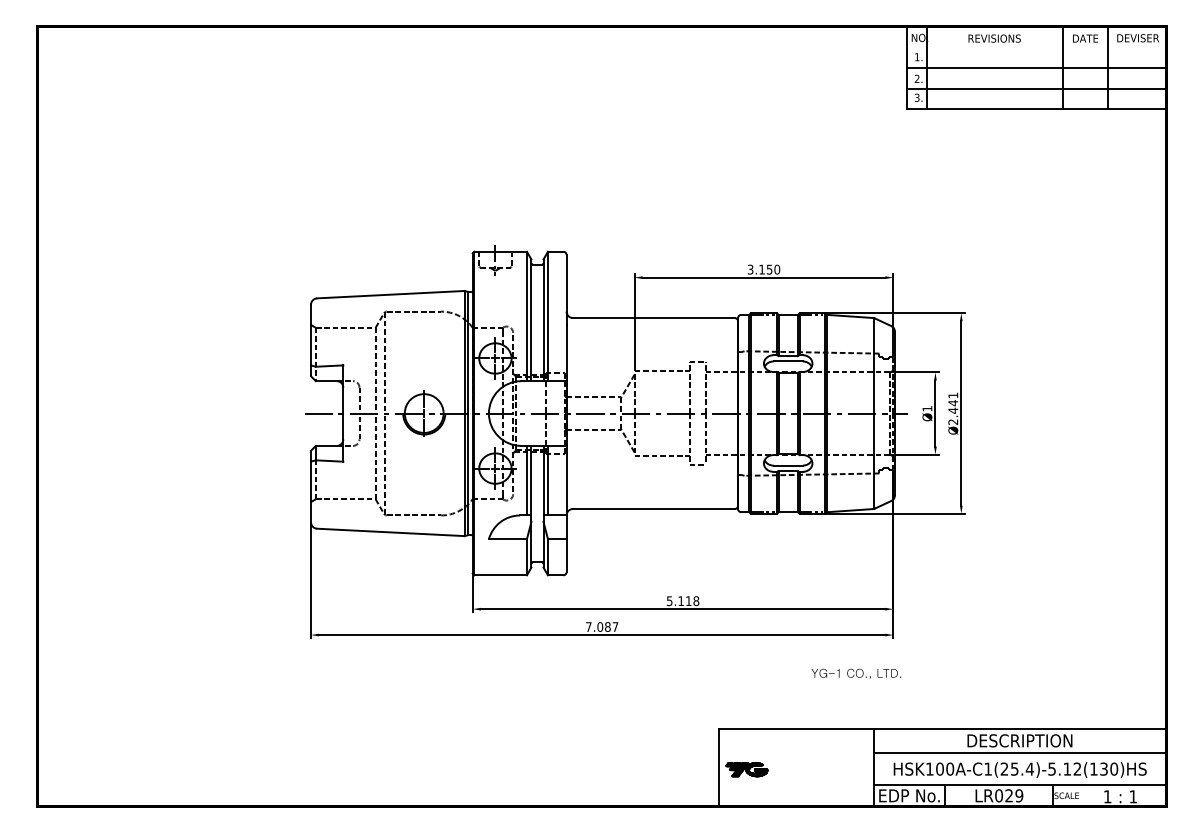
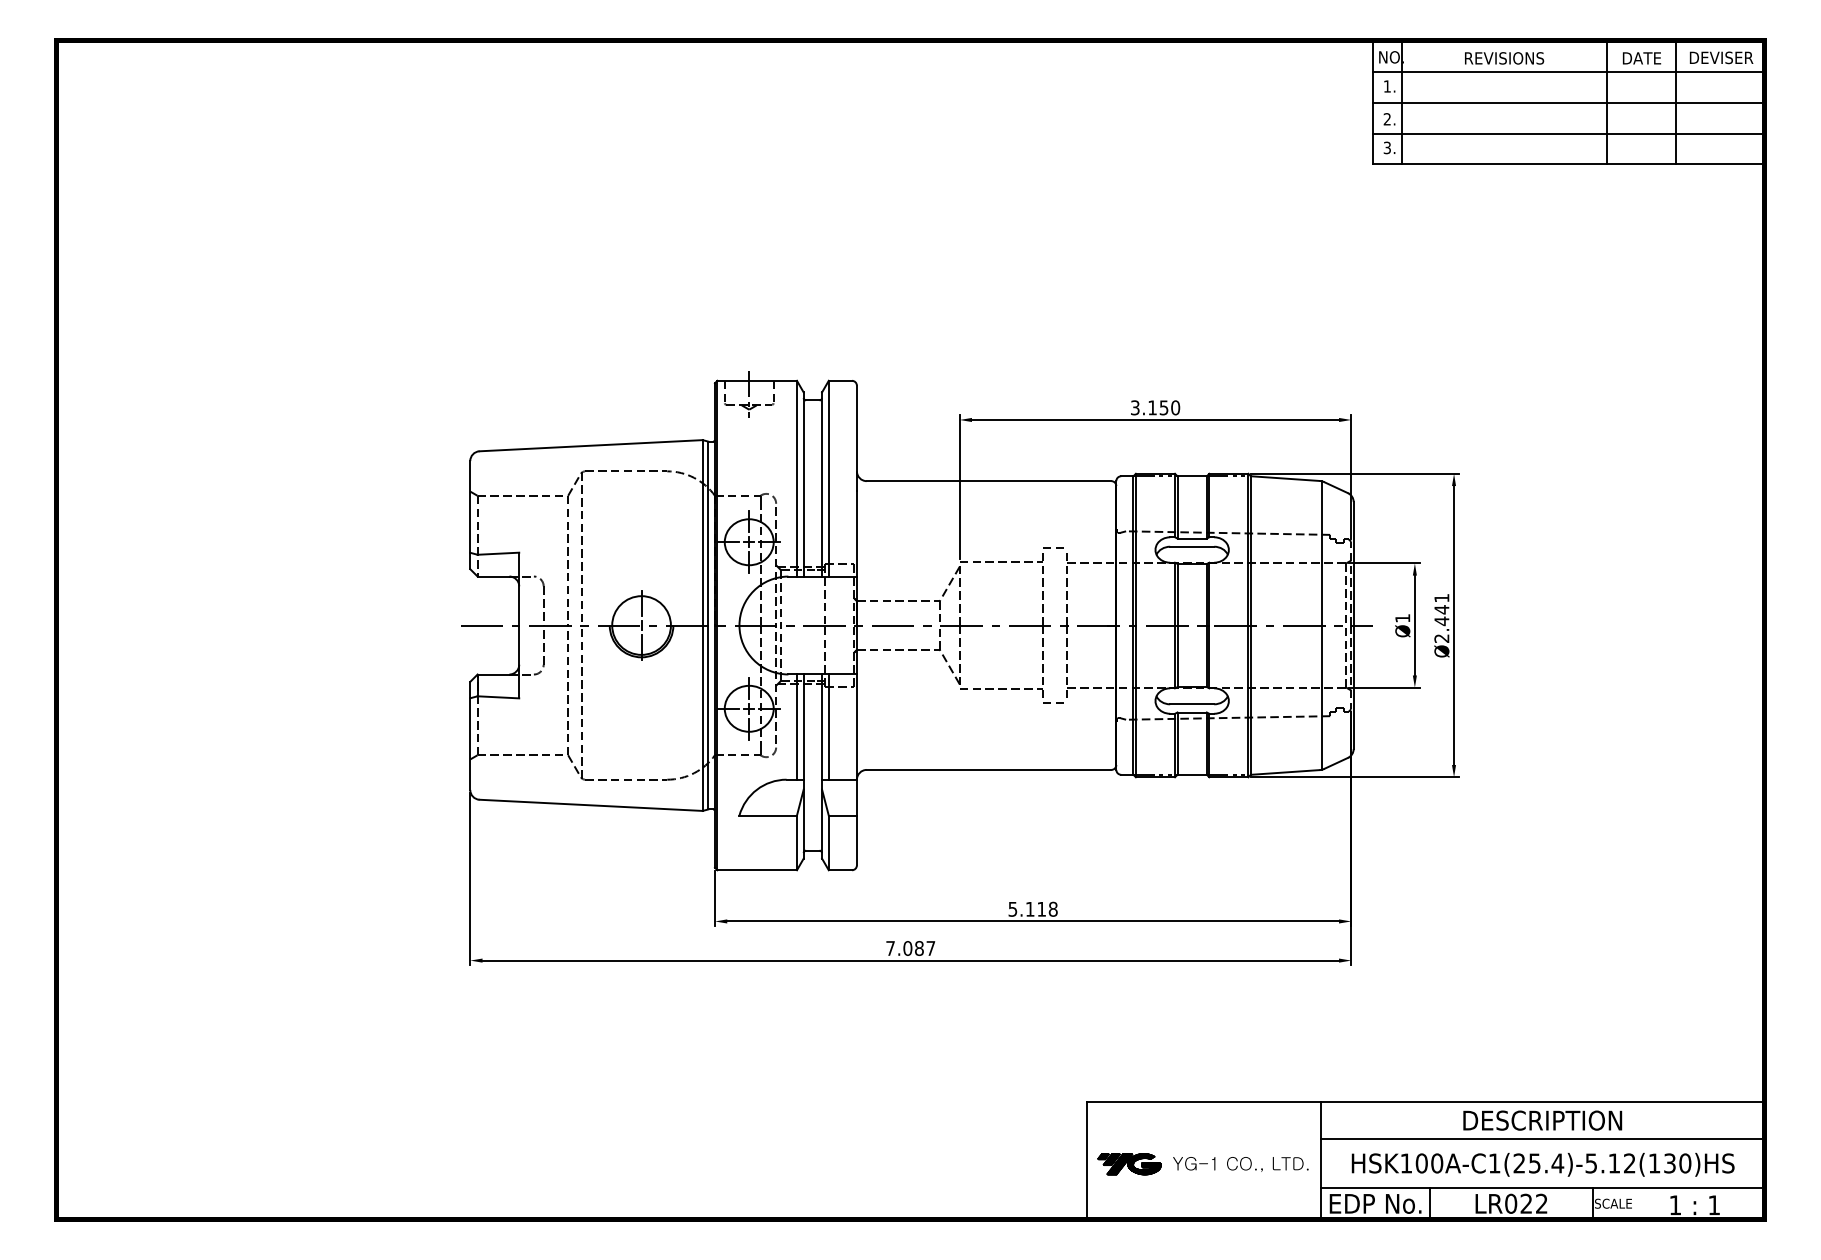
line: (1036, 47) -> (1567, 71), added
text: (856, 673) -> (1241, 1163), moved
text: (1019, 795) -> (1542, 1203), LR029 -> LR022

